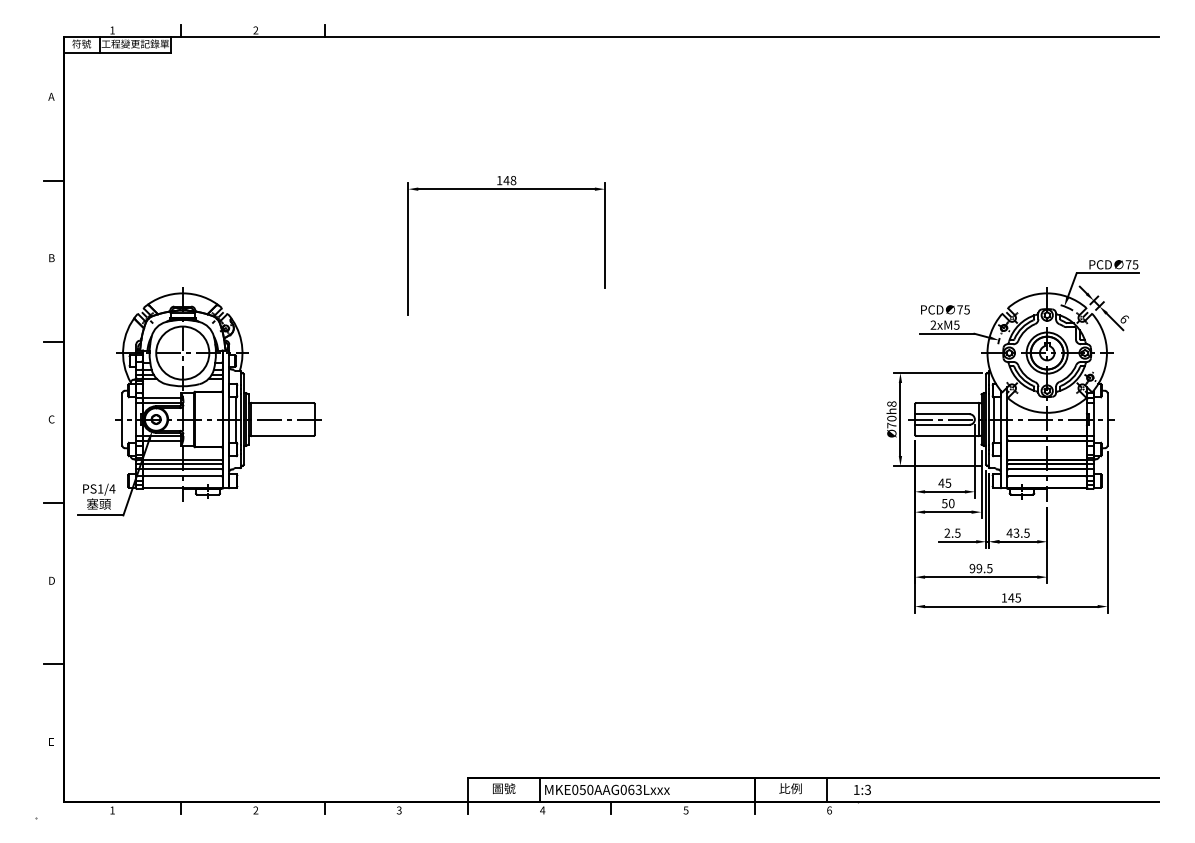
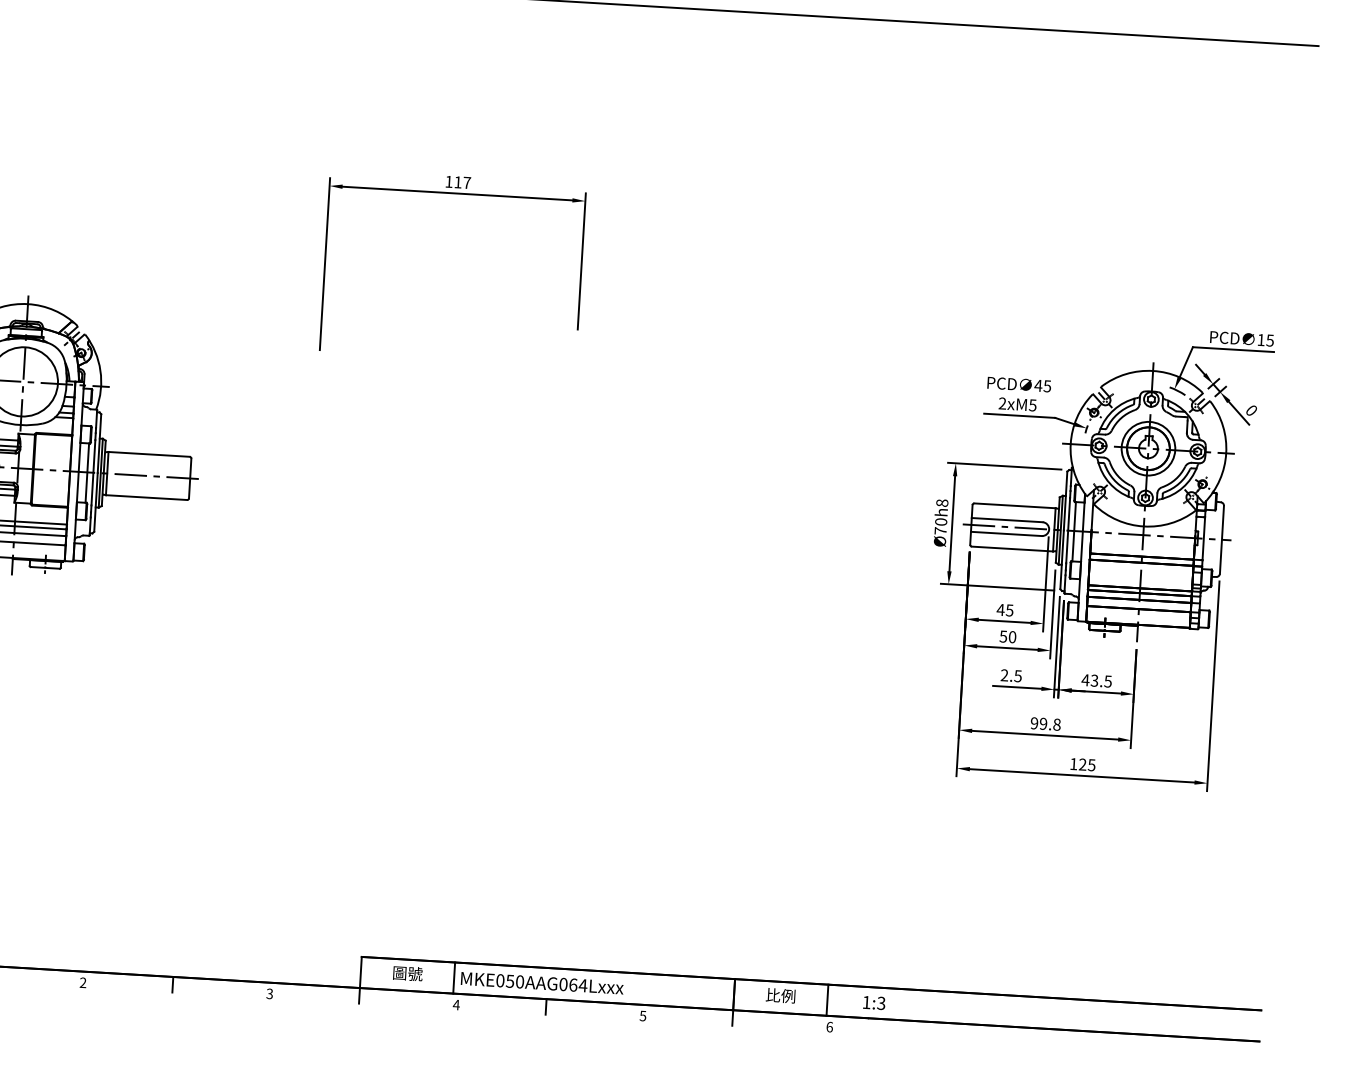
text: (509, 180) -> (461, 182), 148 -> 117
text: (1128, 264) -> (1261, 339), 75 -> 15
text: (960, 309) -> (1038, 385), 75 -> 45
text: (1124, 319) -> (1251, 410), 6 -> 0
text: (989, 568) -> (1056, 724), 99.5 -> 99.8
text: (1011, 597) -> (1083, 764), 145 -> 125
text: (638, 789) -> (582, 985), MKE050AAG063Lxxx -> MKE050AAG064Lxxx

